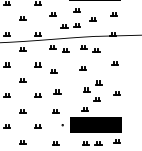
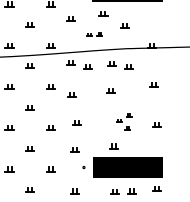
part: (113, 14) -> (151, 19), removed
part: (70, 25) -> (94, 34), size x0.6
part: (92, 90) -> (123, 121), size x0.6

